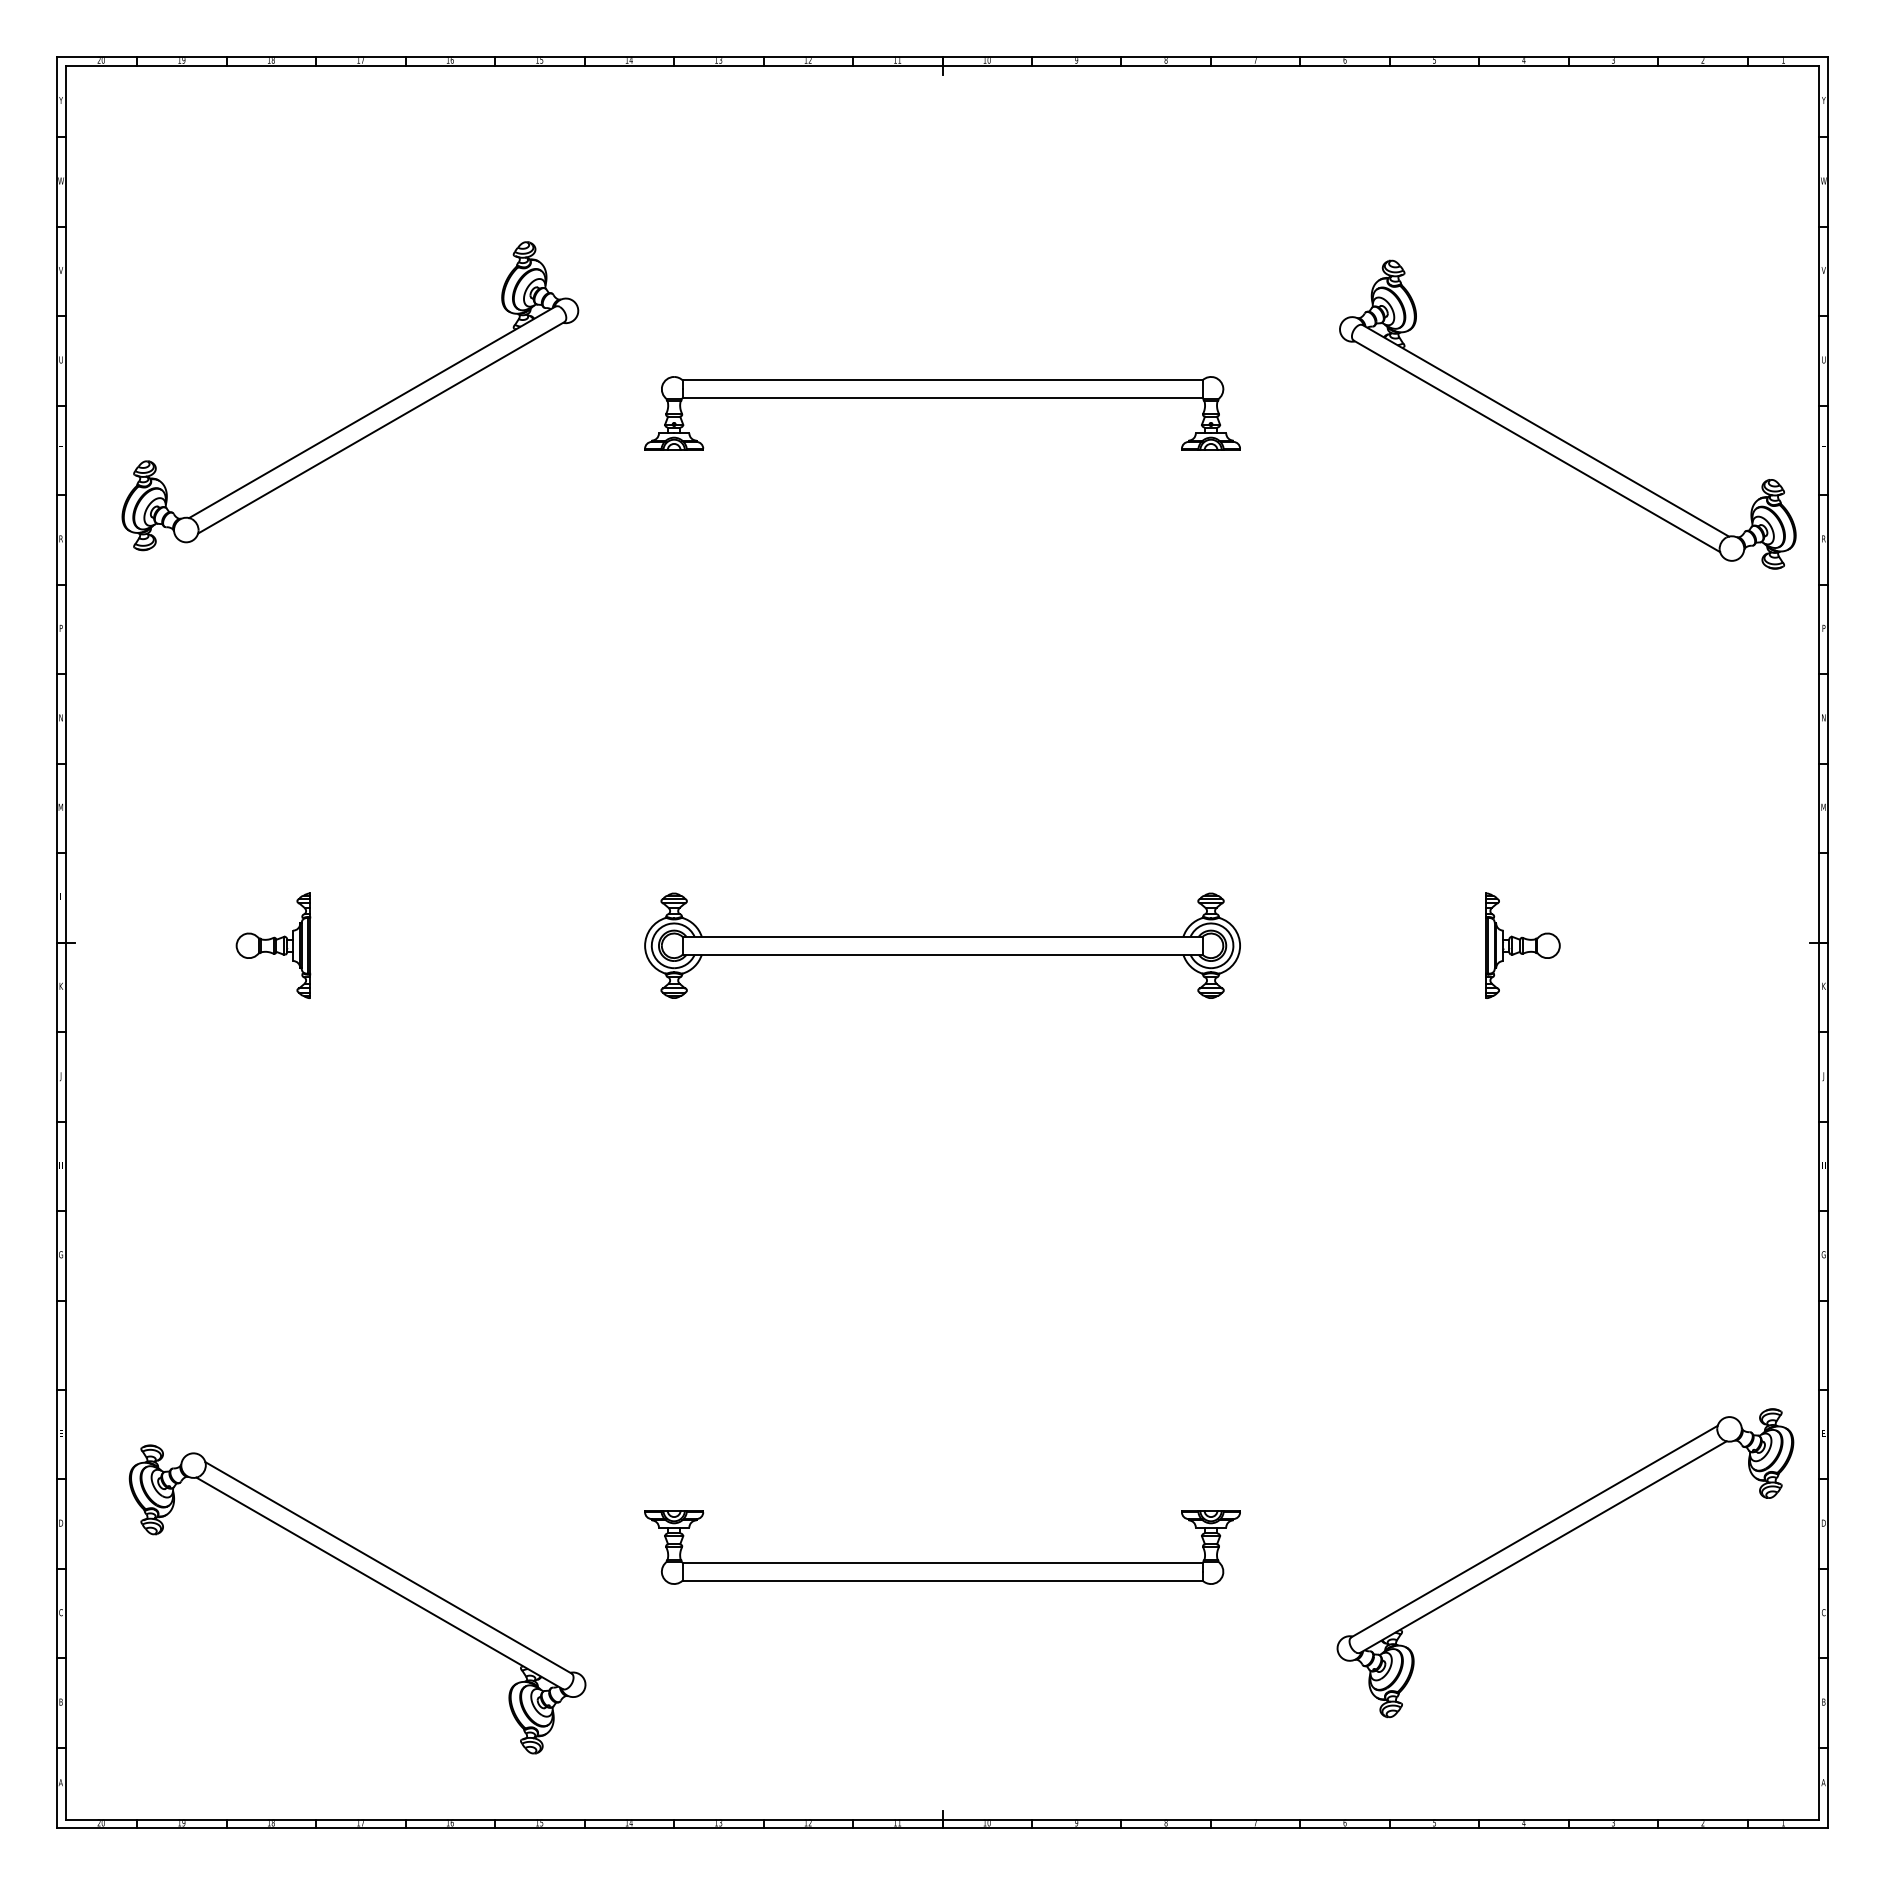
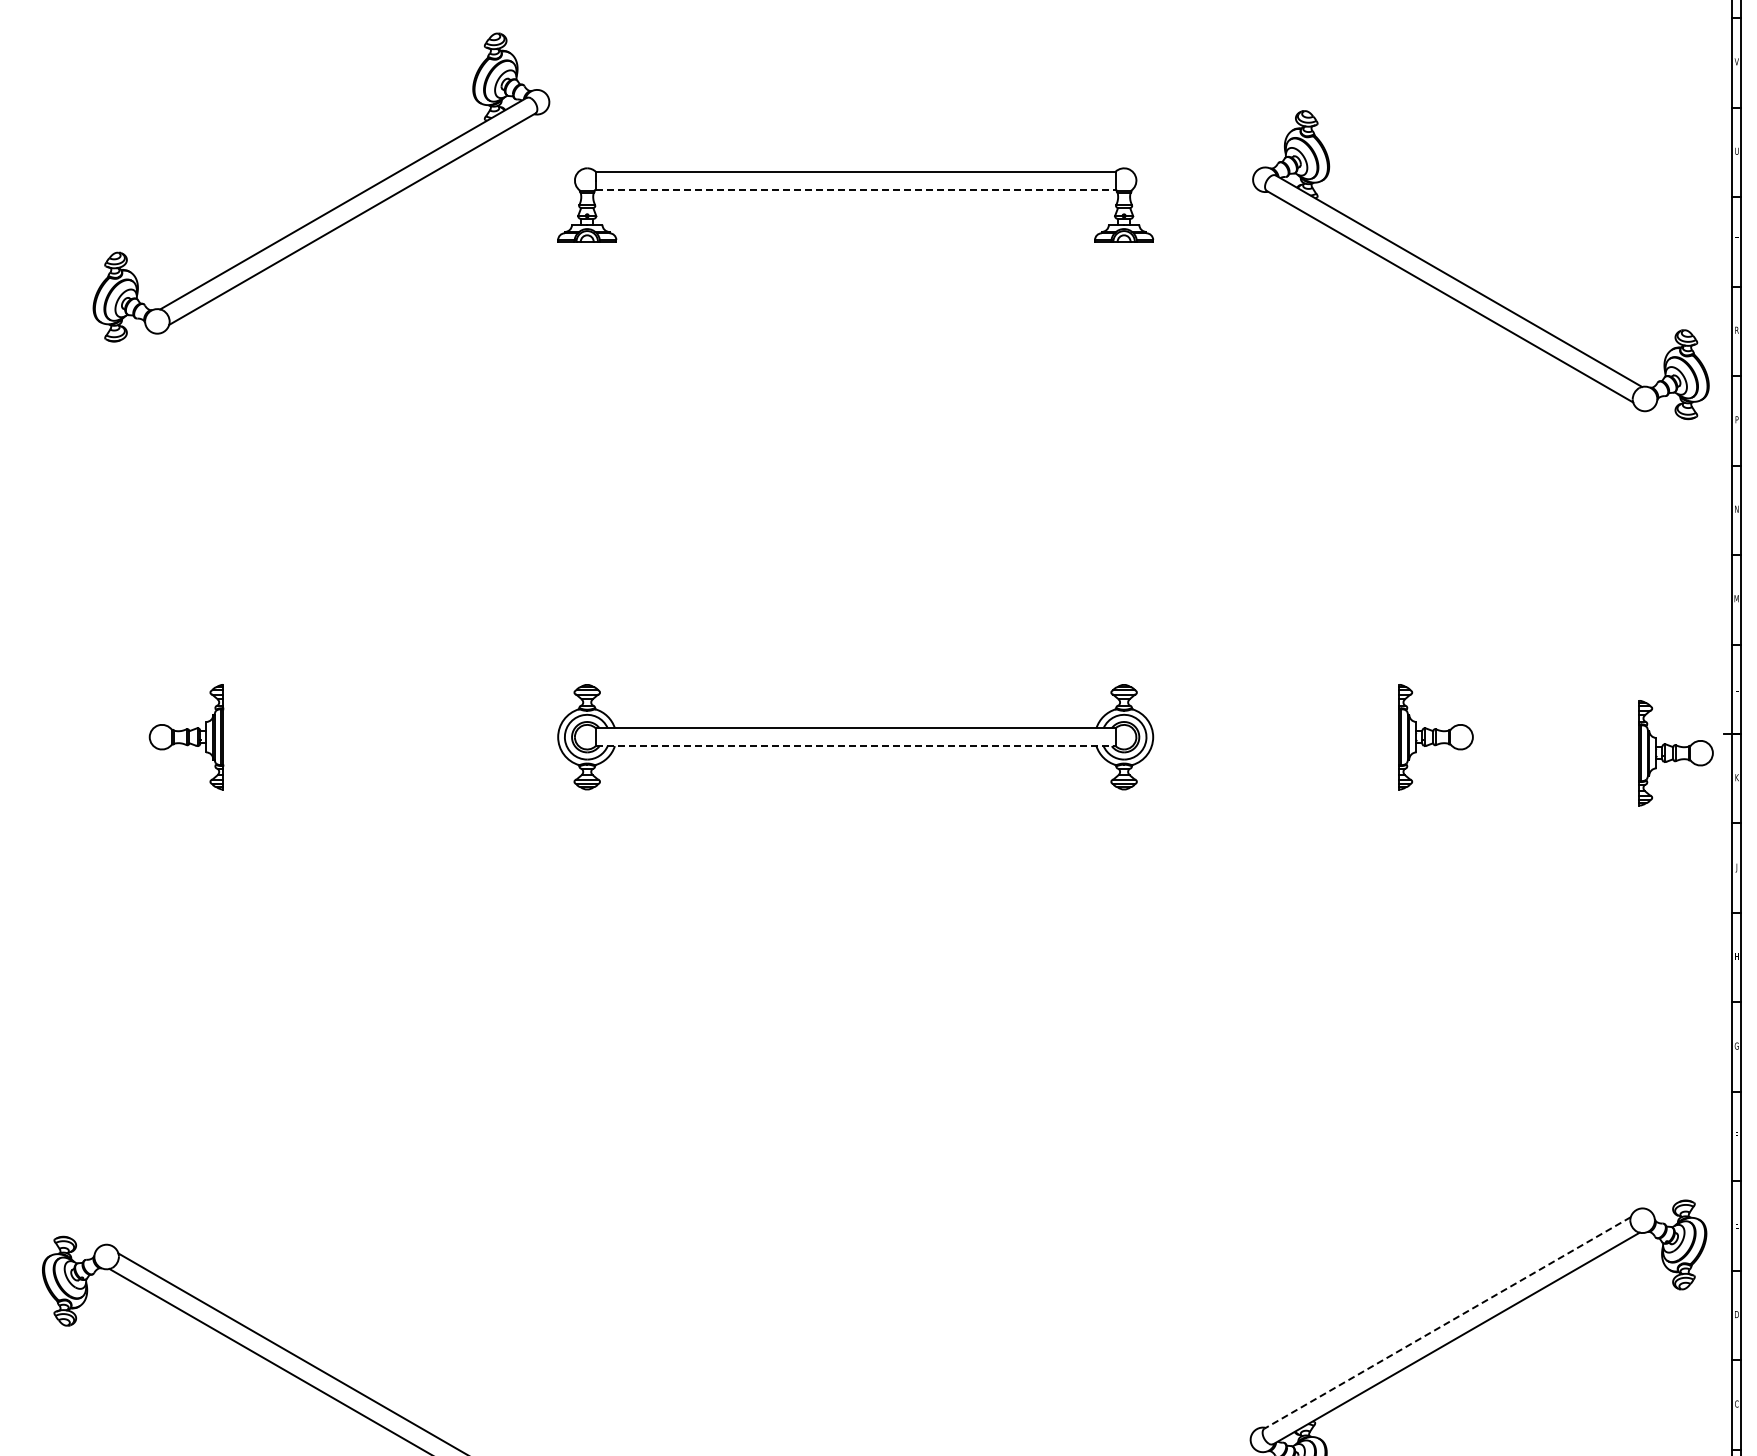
line: (942, 398) -> (855, 189), solid -> dashed
part: (362, 416) -> (333, 207), moved
part: (1556, 435) -> (1469, 285), moved
line: (942, 954) -> (855, 745), solid -> dashed
part: (1762, 961) -> (1675, 752), added
line: (1534, 1531) -> (1447, 1322), solid -> dashed
part: (942, 1562) -> (855, 1353), removed

